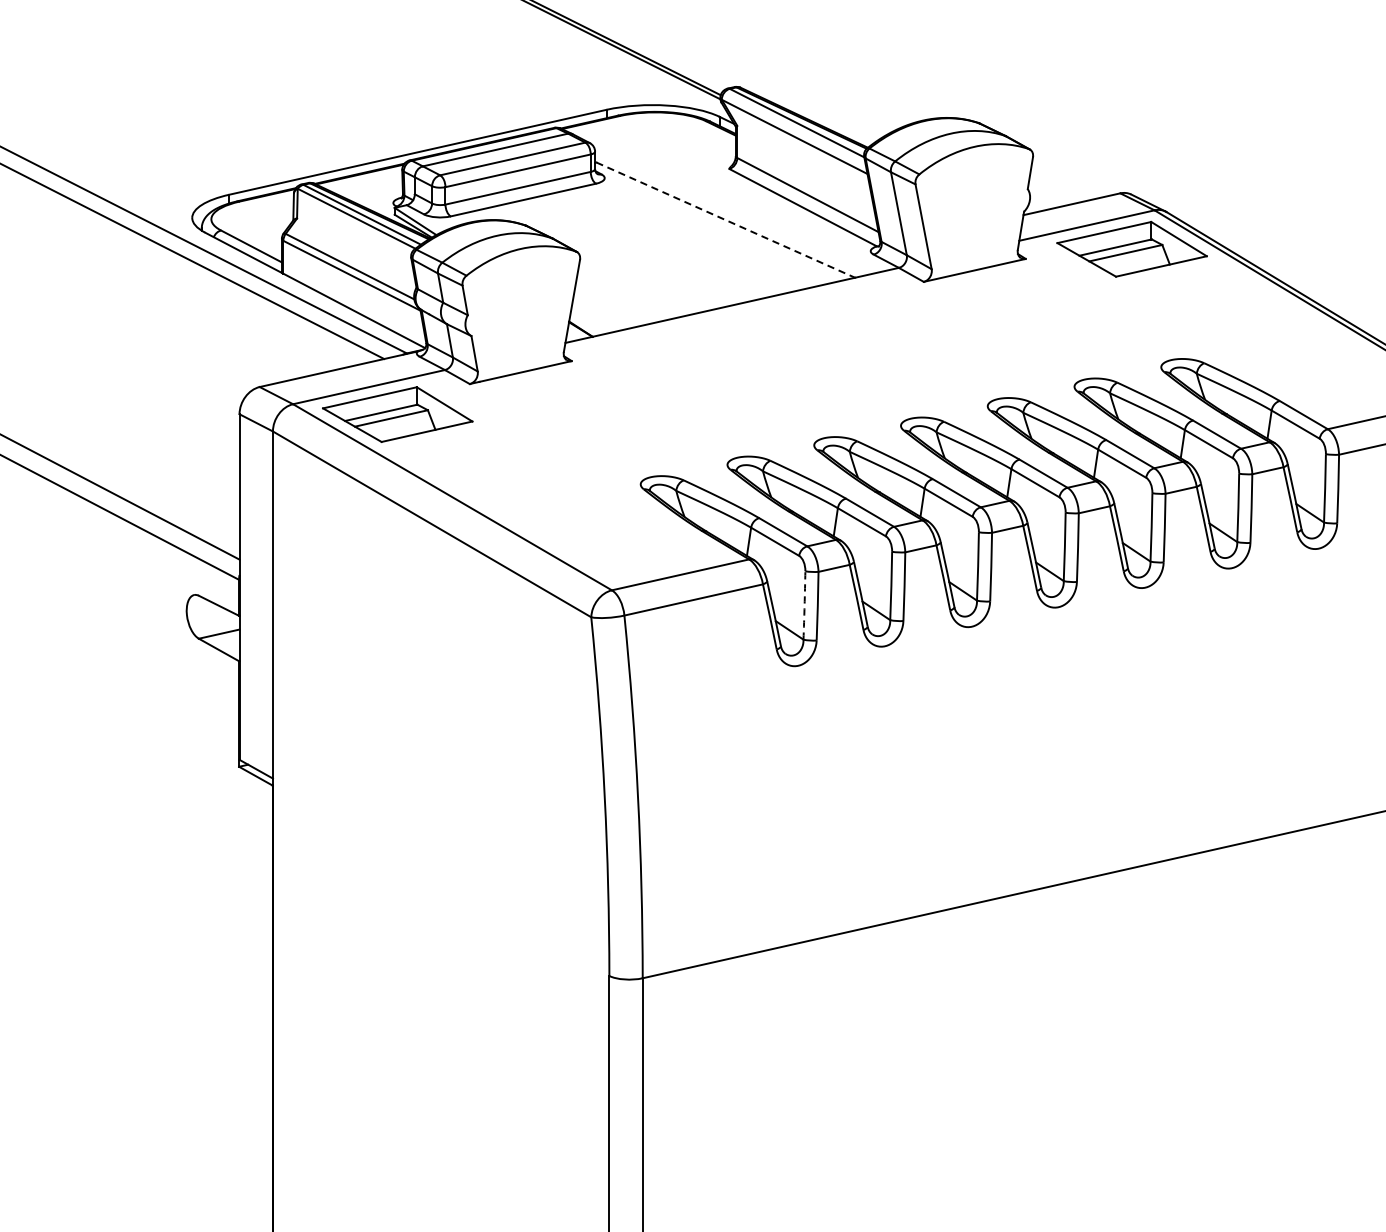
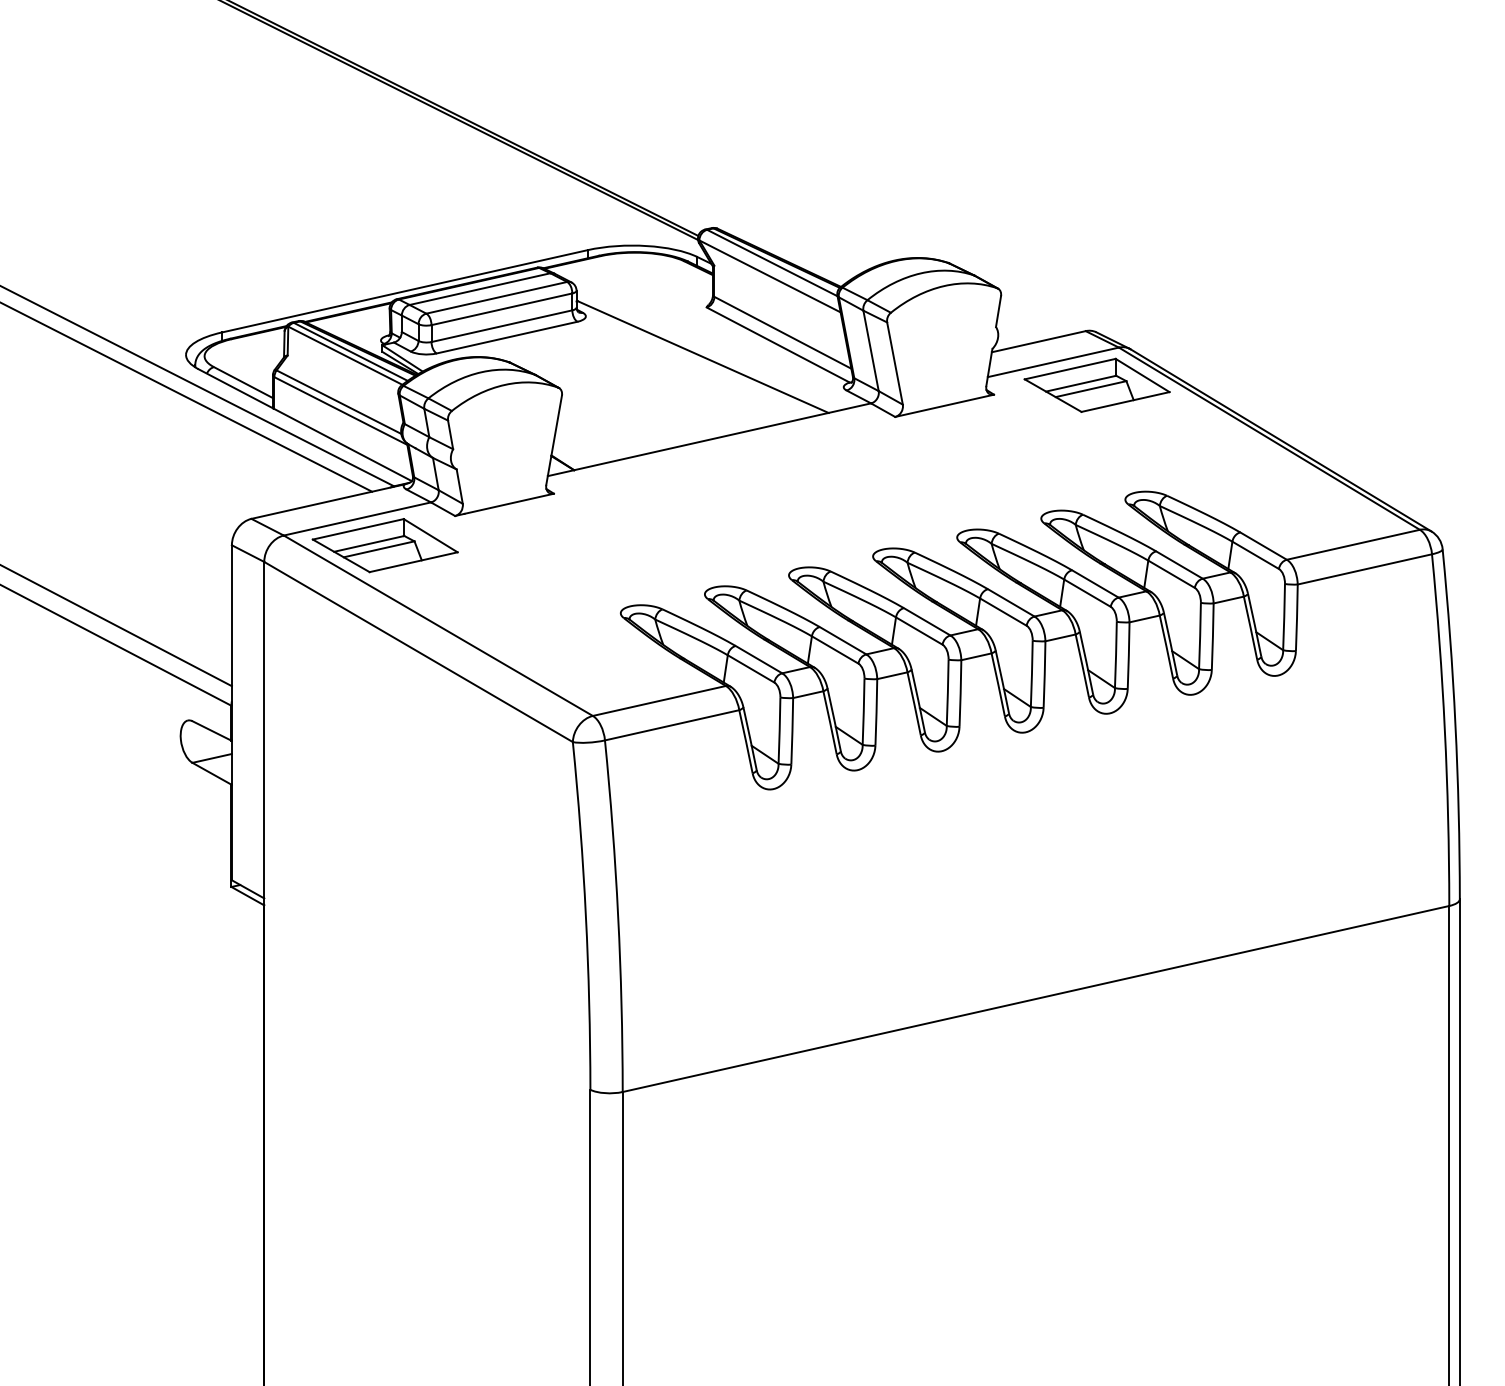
line: (726, 220) -> (703, 357), dashed -> solid
arc: (804, 605) -> (779, 730), dashed -> solid

